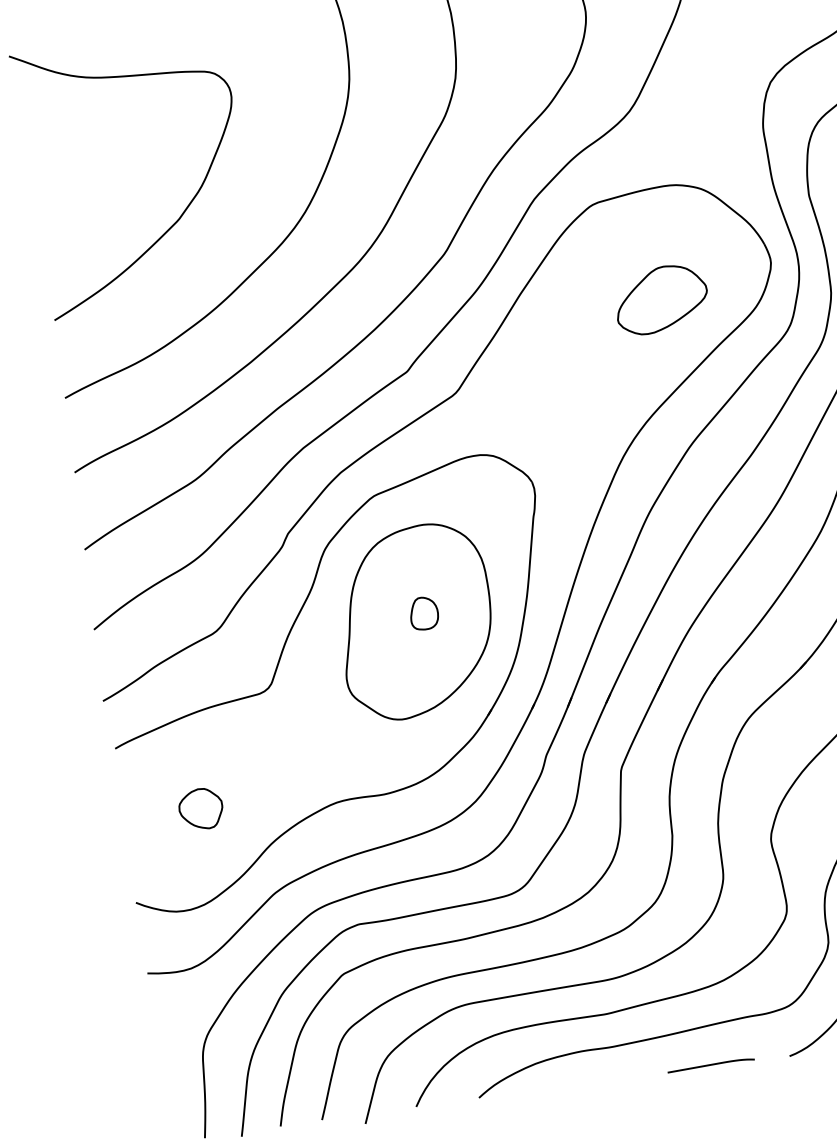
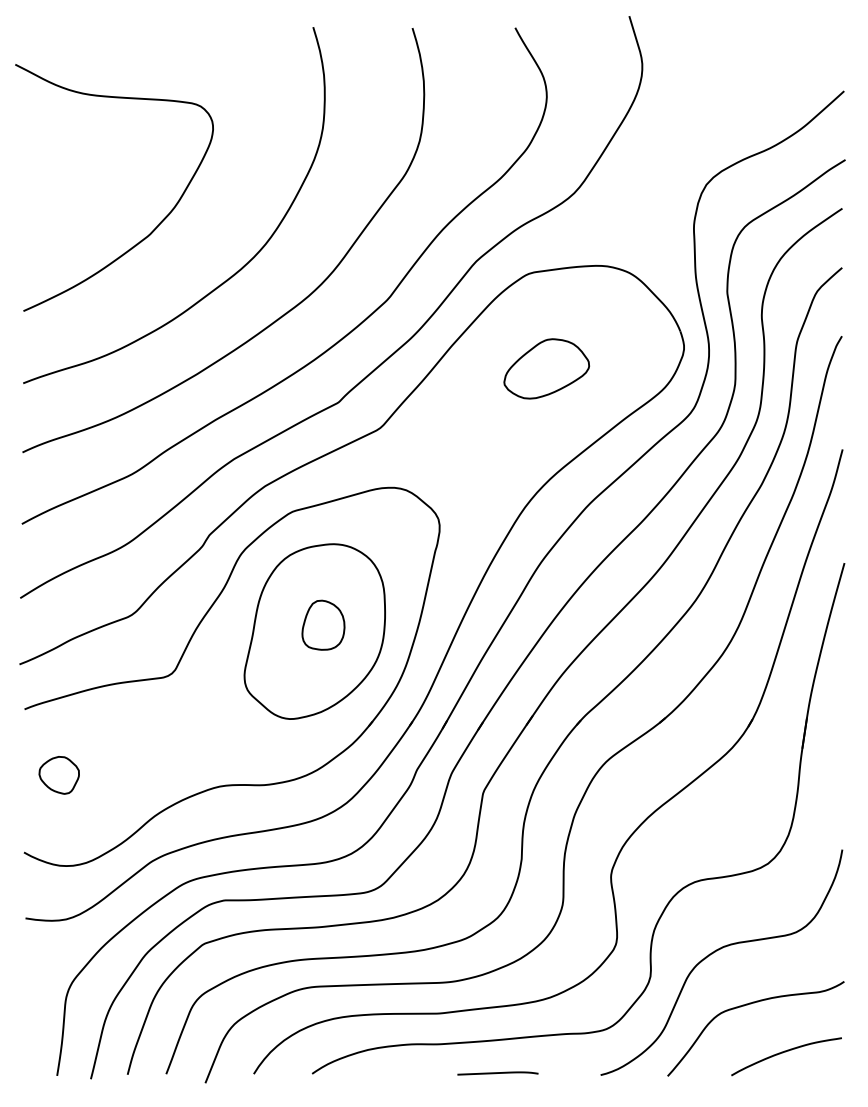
part: (661, 299) -> (546, 368), moved
part: (424, 612) -> (323, 624), size x1.67
part: (200, 809) -> (58, 775), moved
curve: (710, 1065) -> (497, 1073), moved

